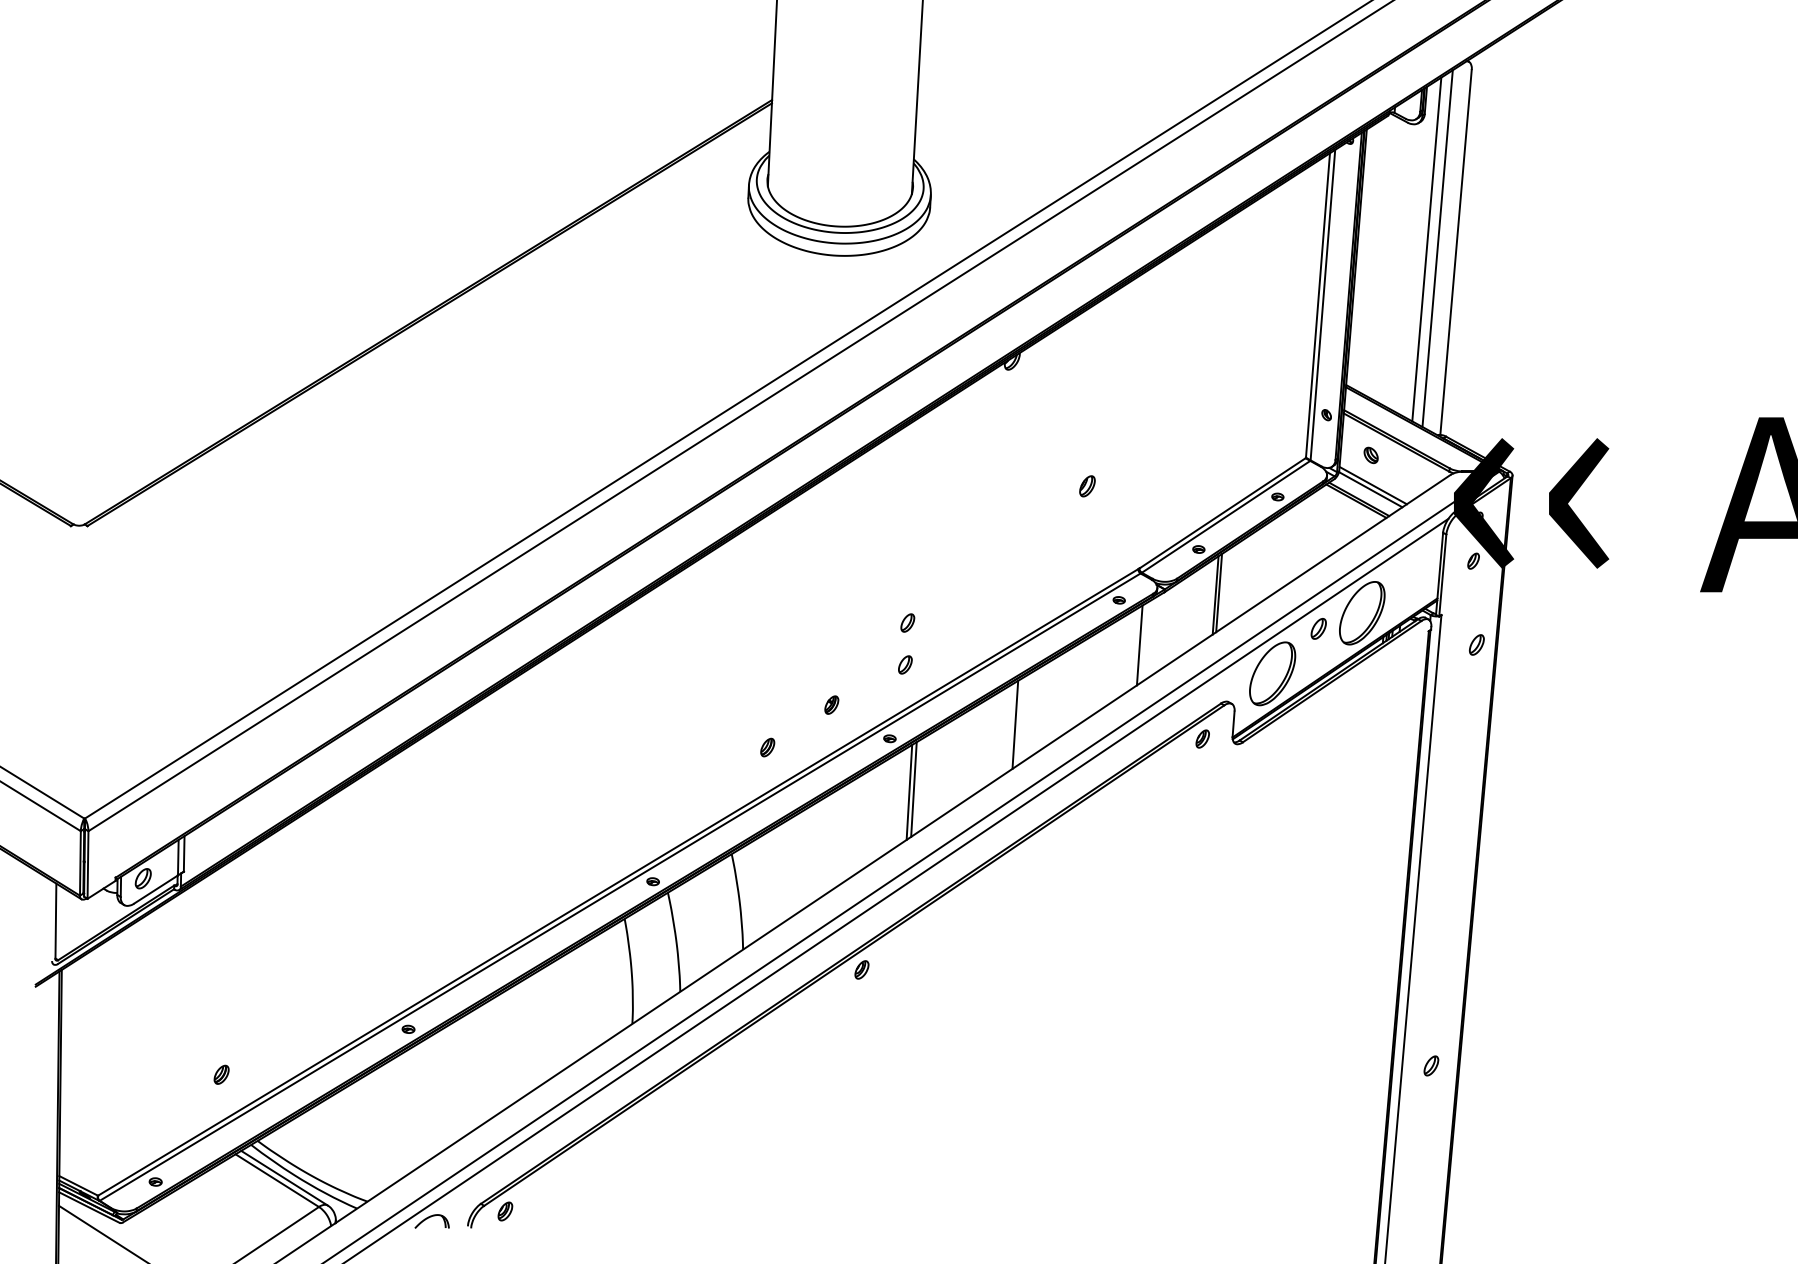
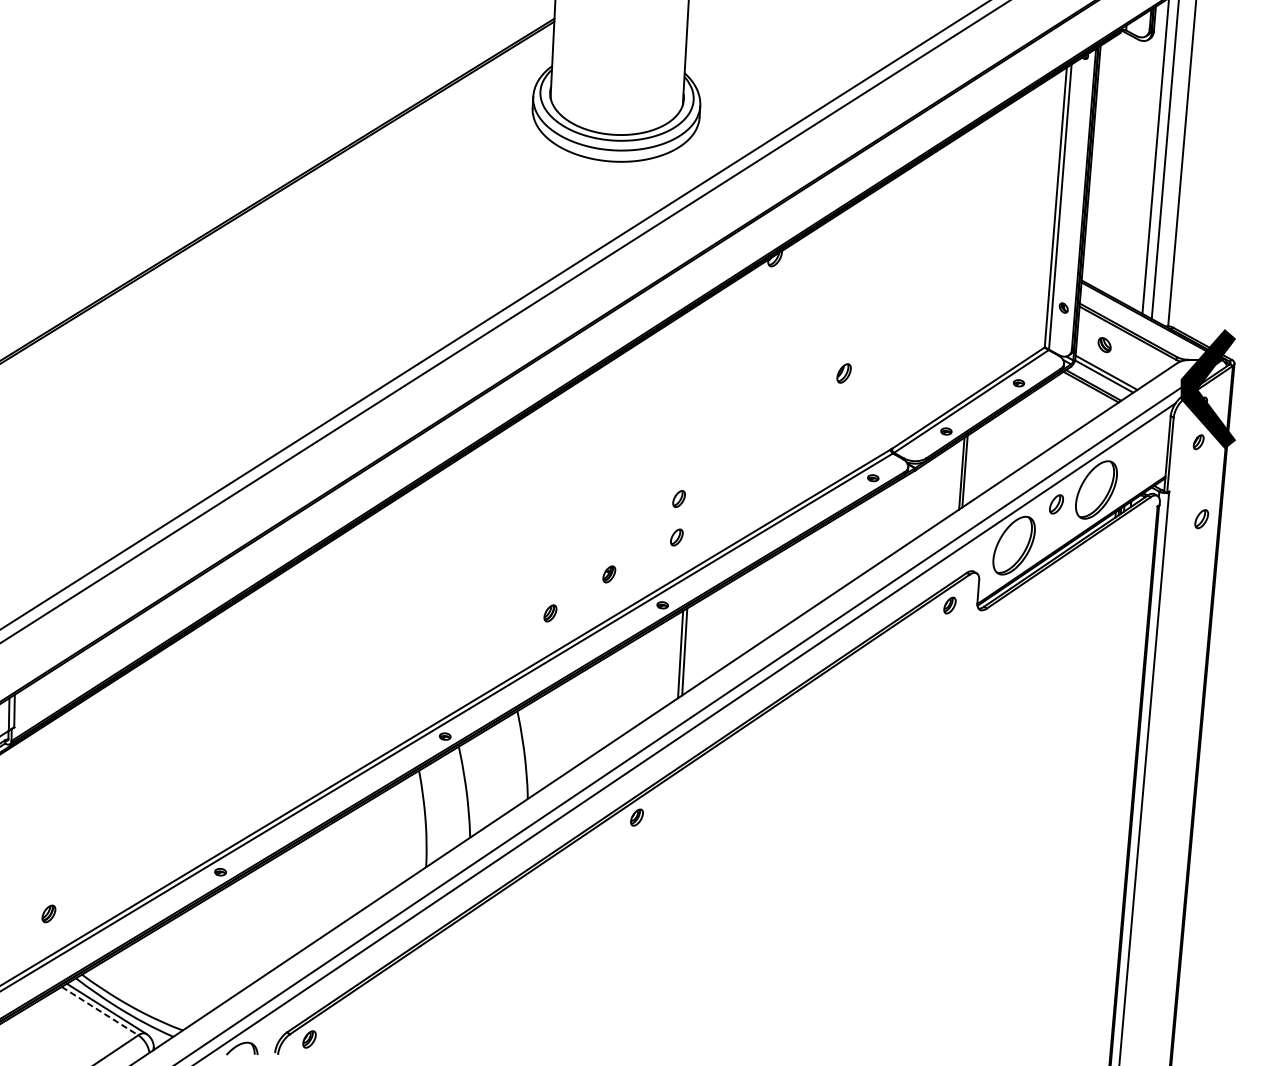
line: (1139, 645) -> (891, 519), removed
line: (1015, 724) -> (778, 592), removed
part: (1431, 1065) -> (1160, 905), removed
line: (277, 1180) -> (100, 1010), solid -> dashed

